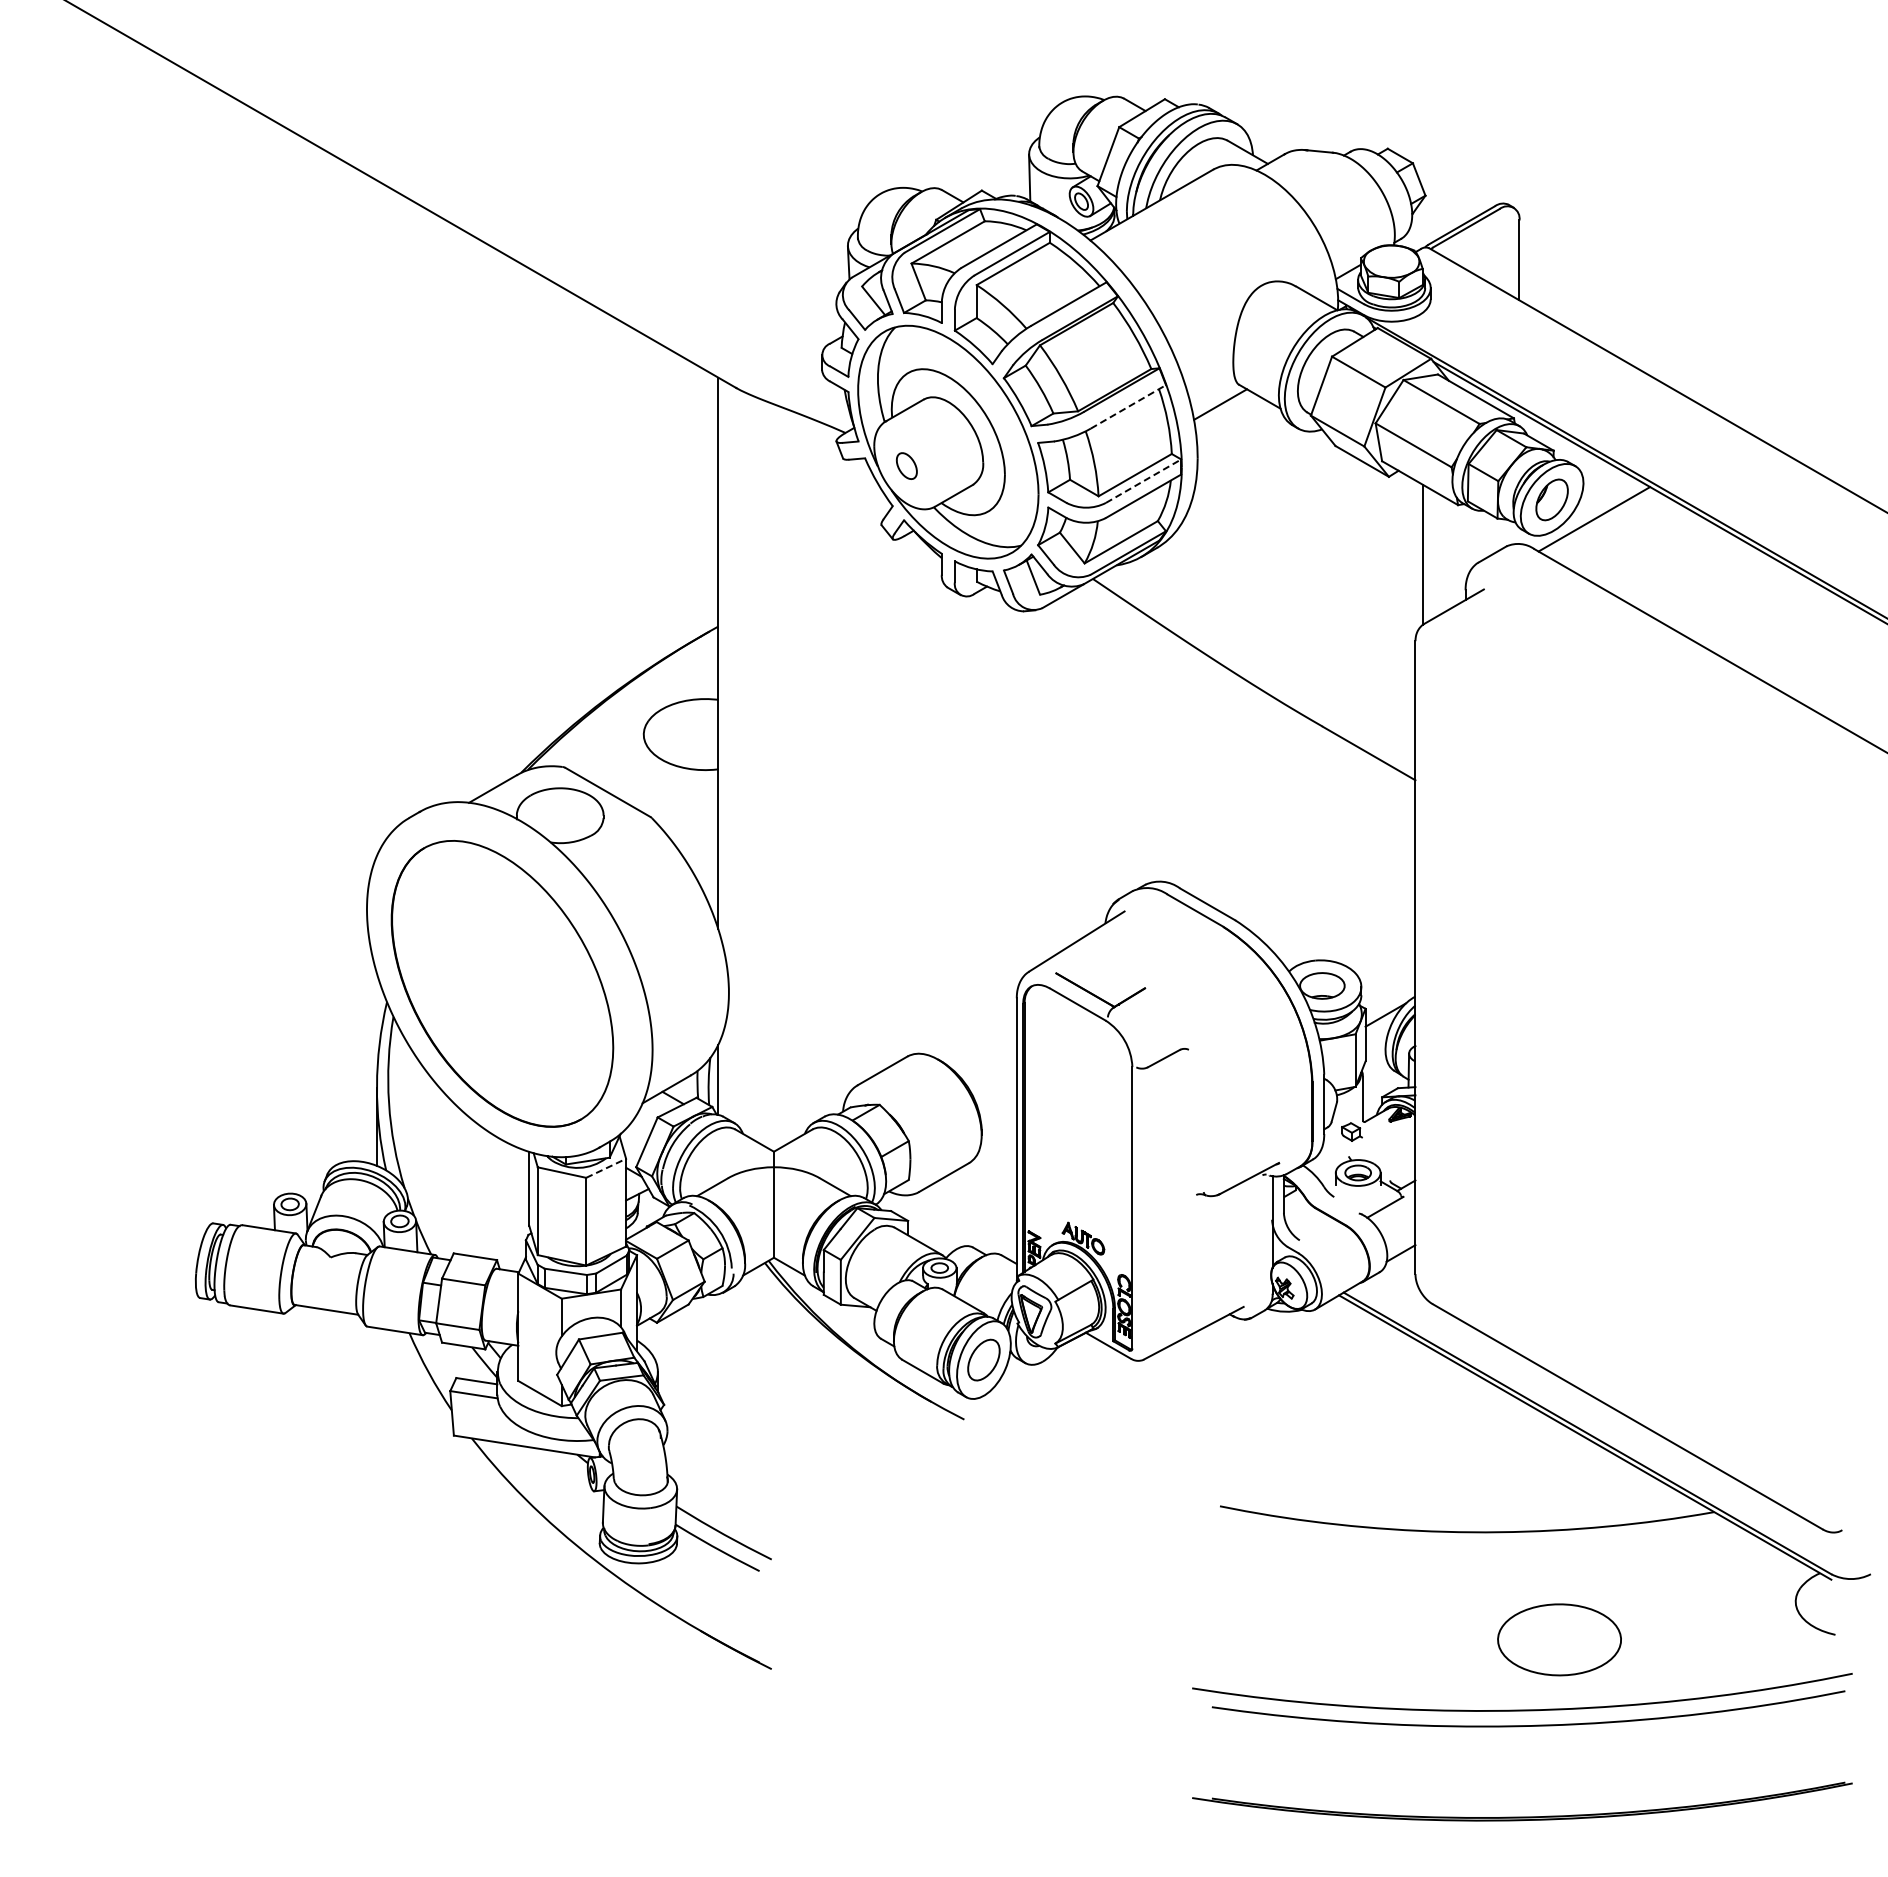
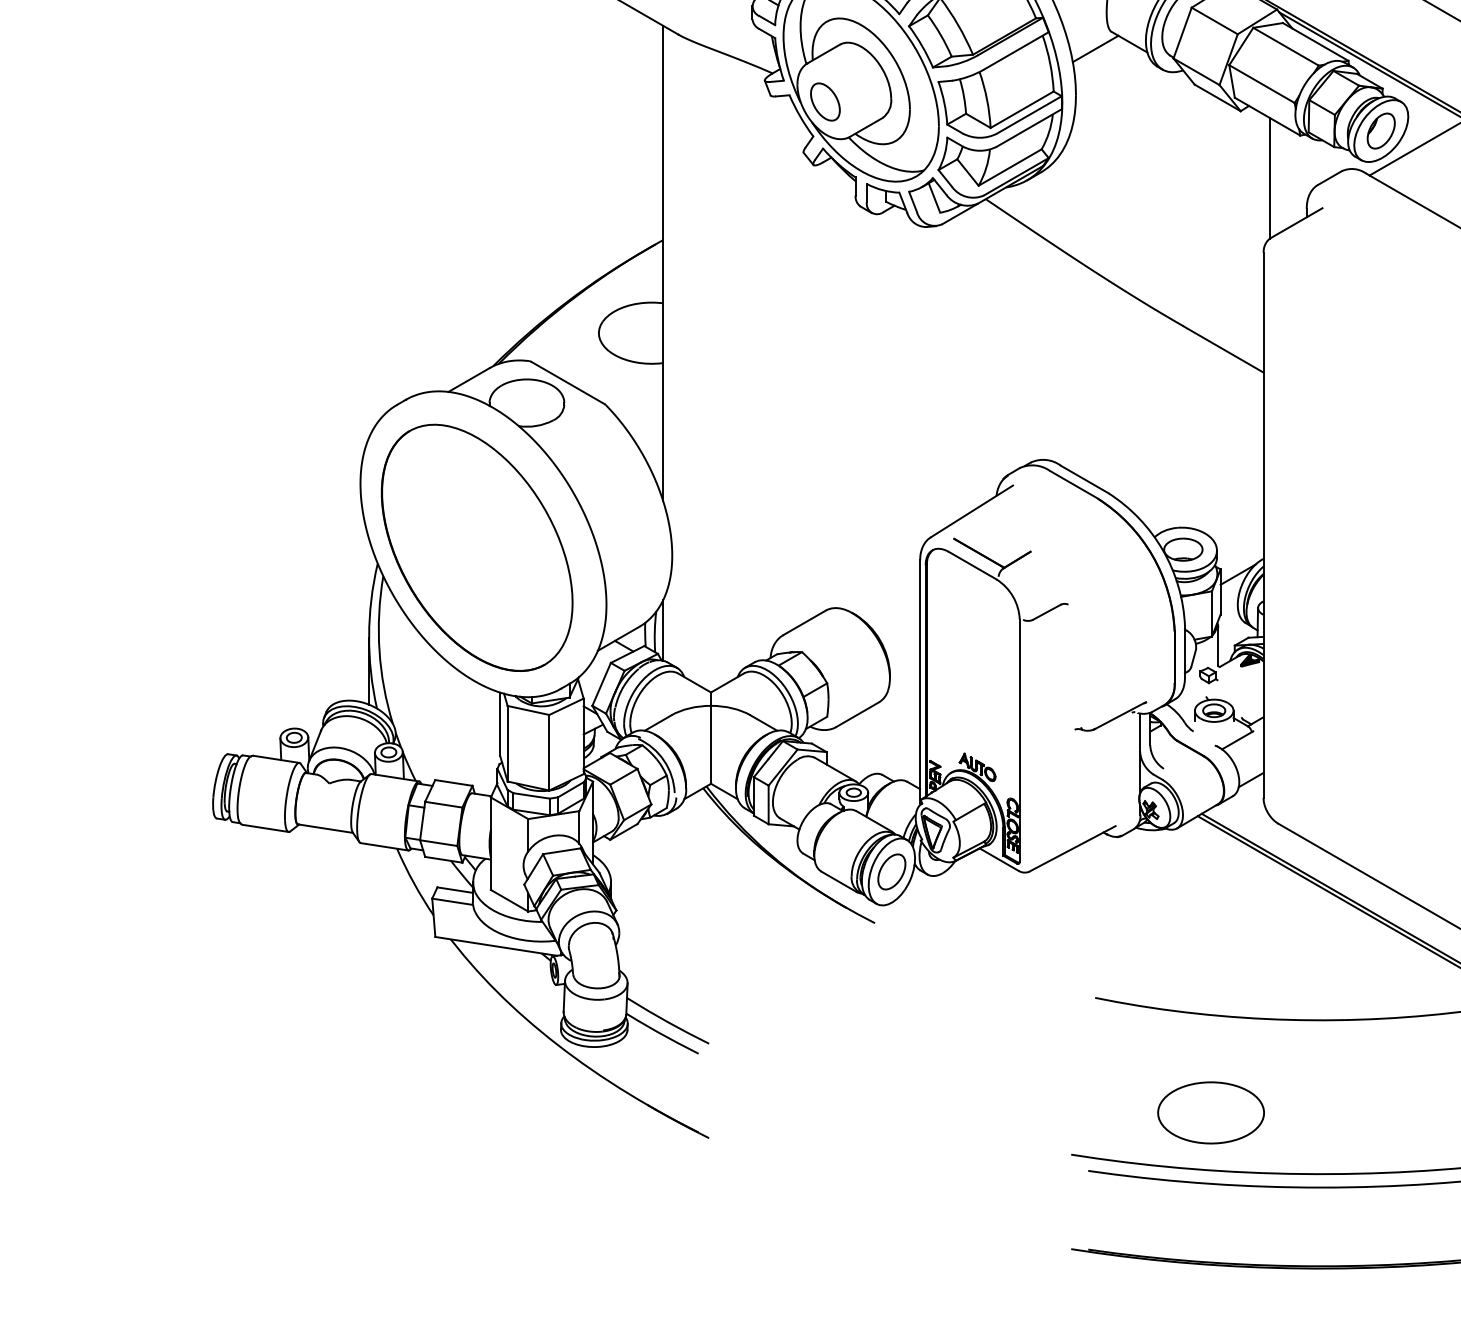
line: (1128, 406) -> (1016, 50), dashed -> solid
part: (906, 465) -> (825, 101), size x1.67
line: (1144, 480) -> (1030, 114), dashed -> solid
line: (606, 1168) -> (566, 706), dashed -> solid
part: (1559, 1639) -> (1211, 1112), moved

